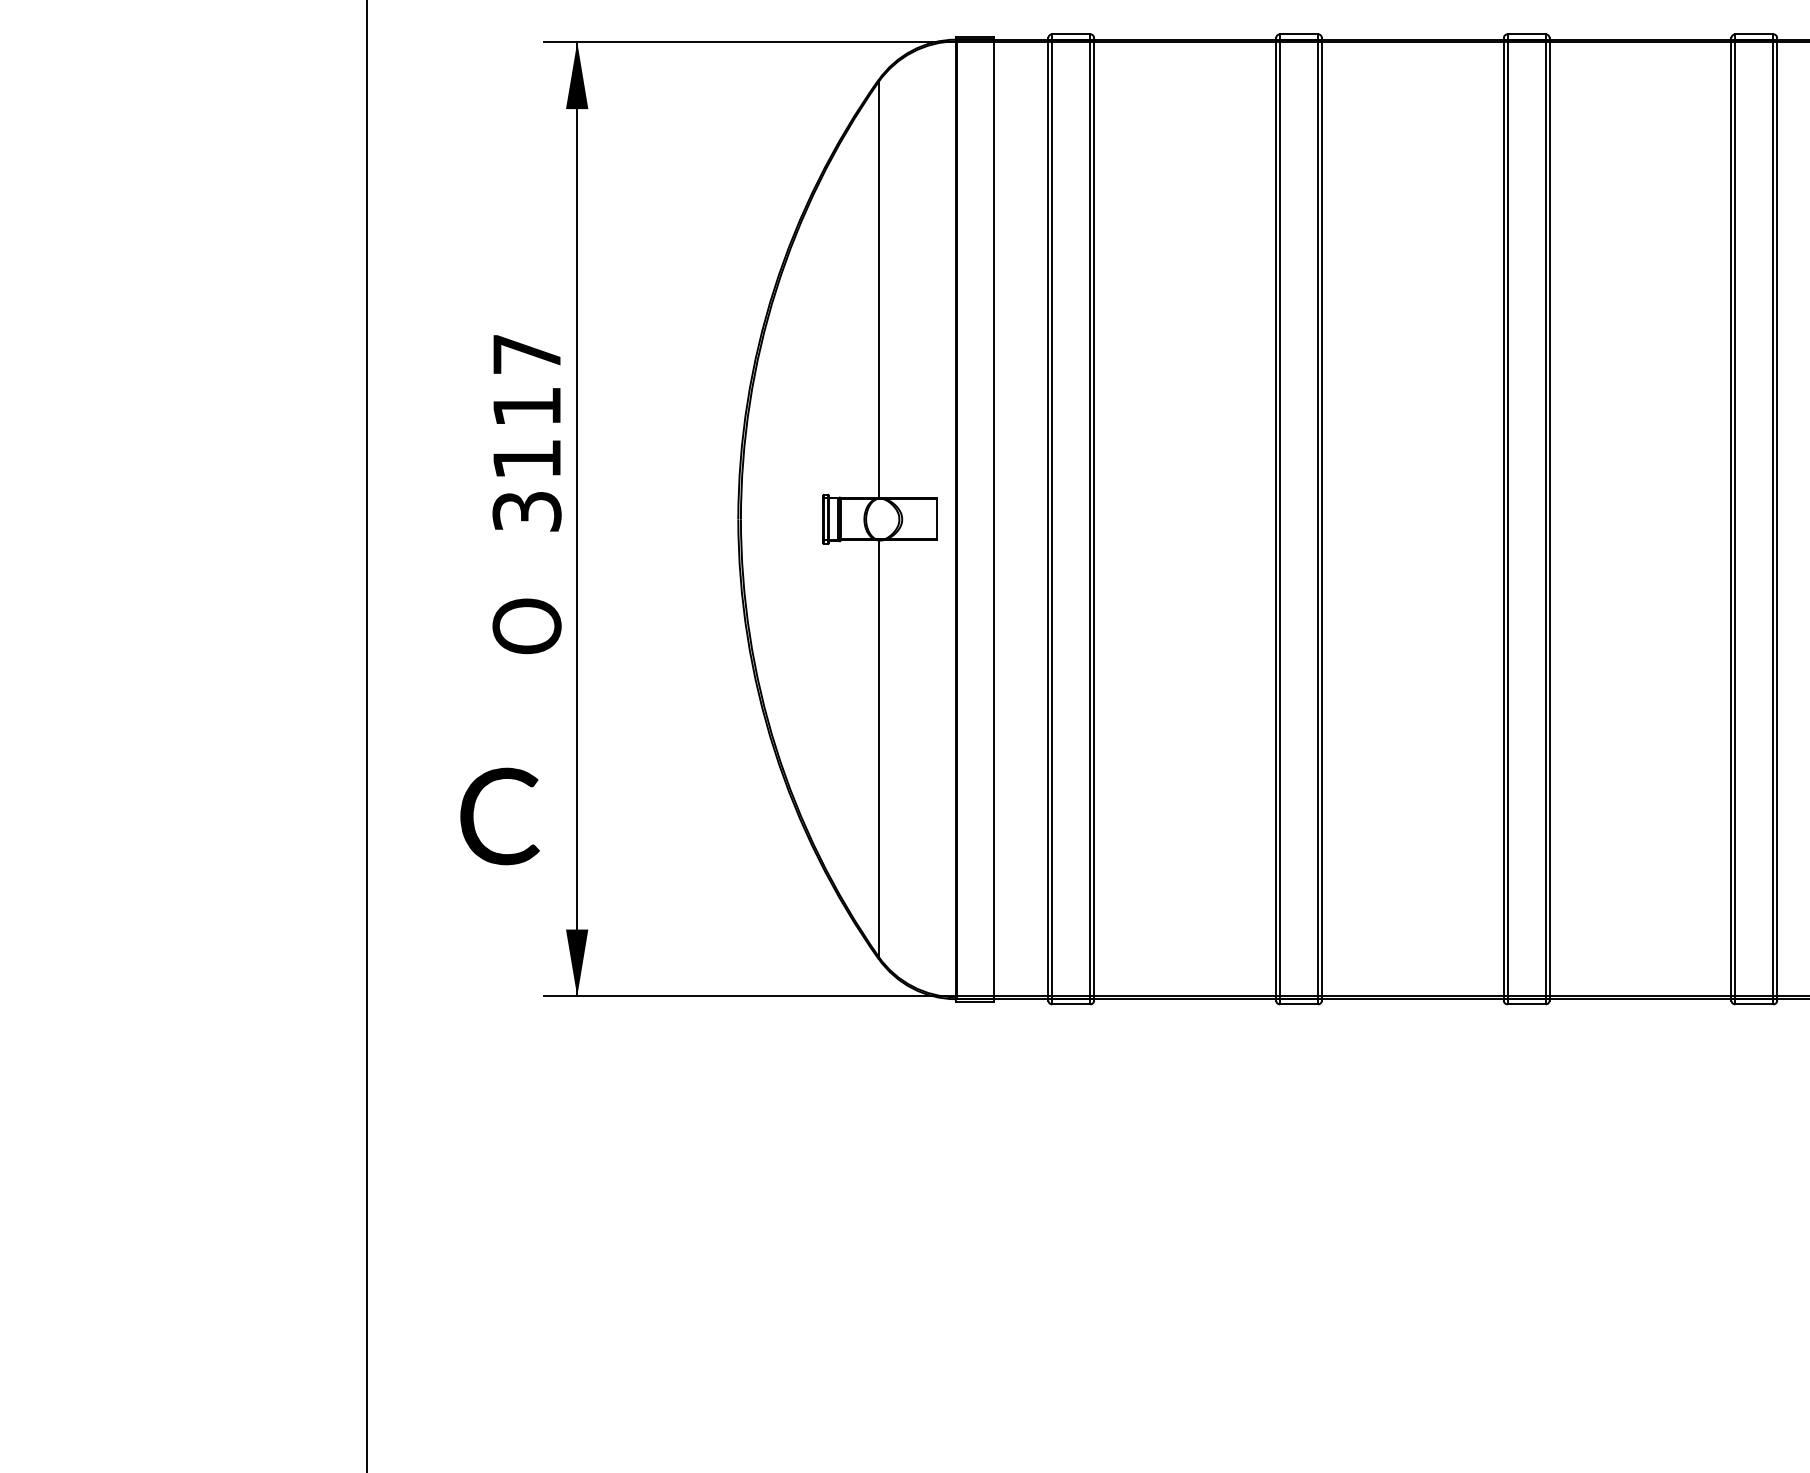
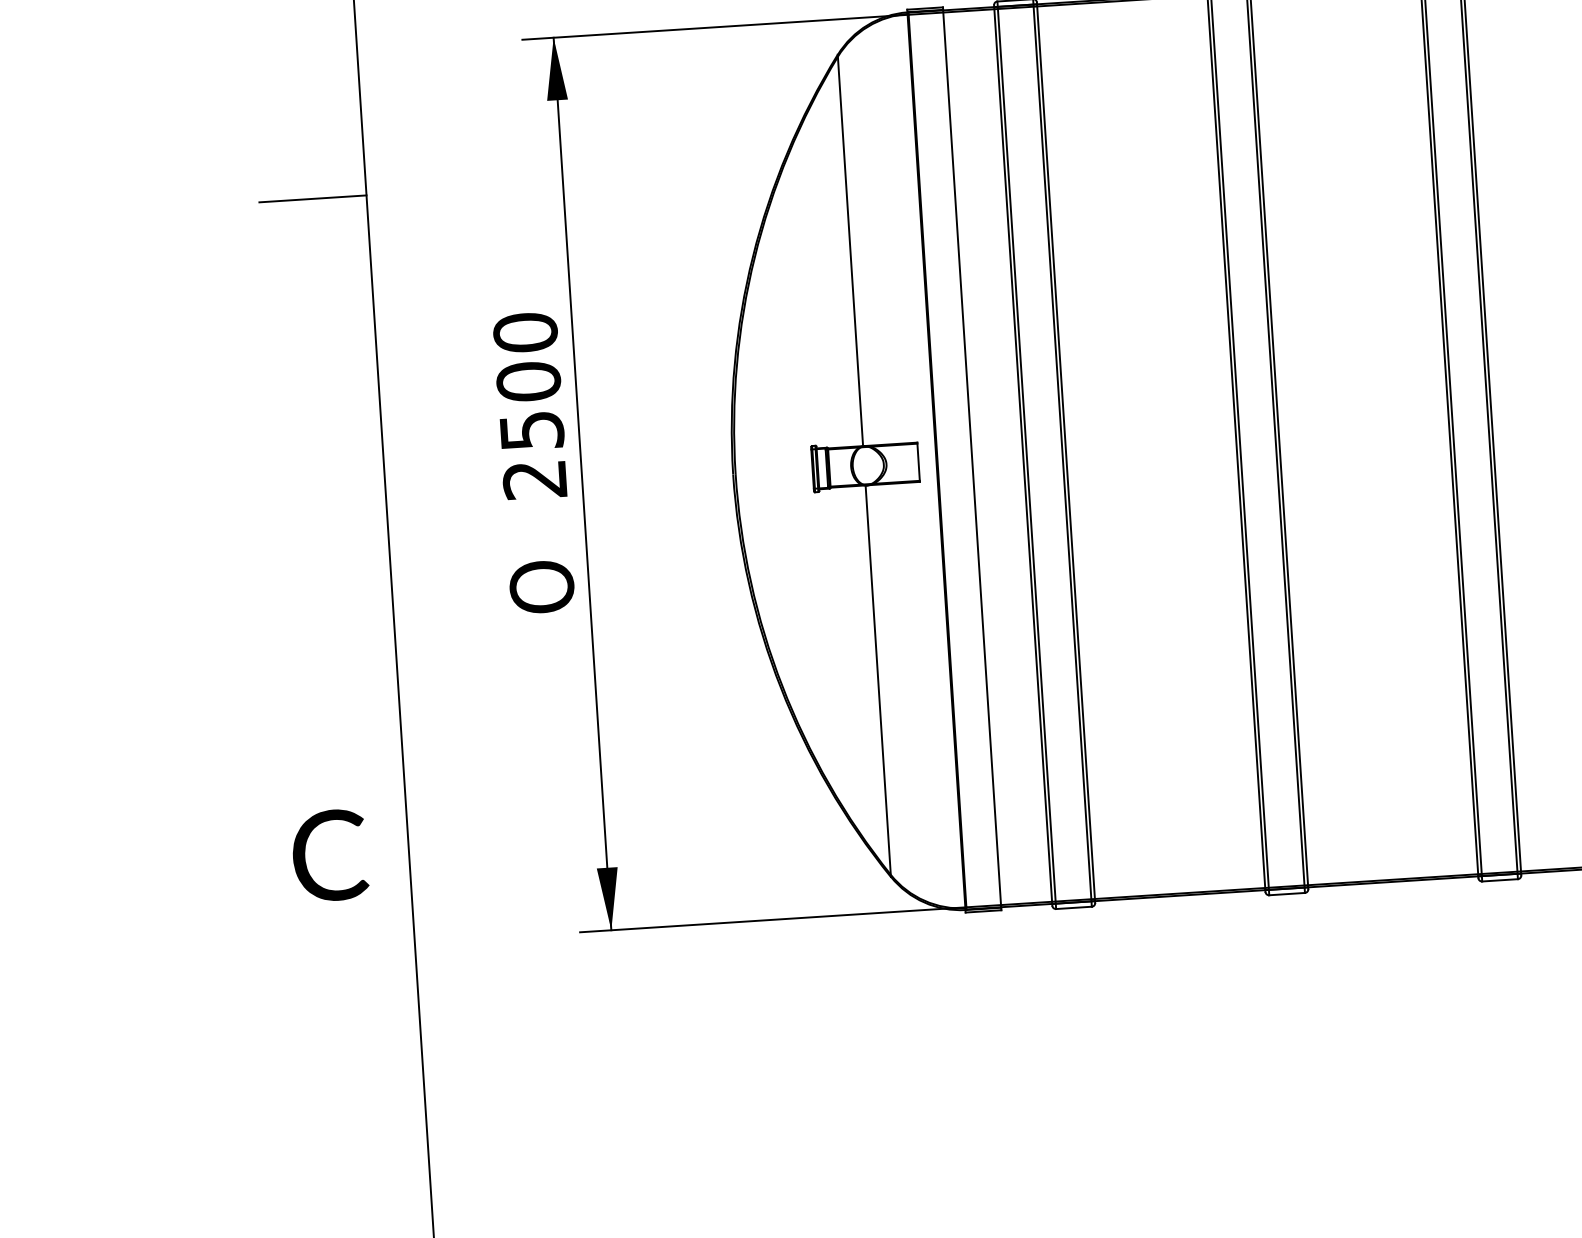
line: (309, 197) -> (312, 199), added
text: (526, 432) -> (529, 405), 3117 -> 2500
text: (499, 816) -> (329, 855), moved

